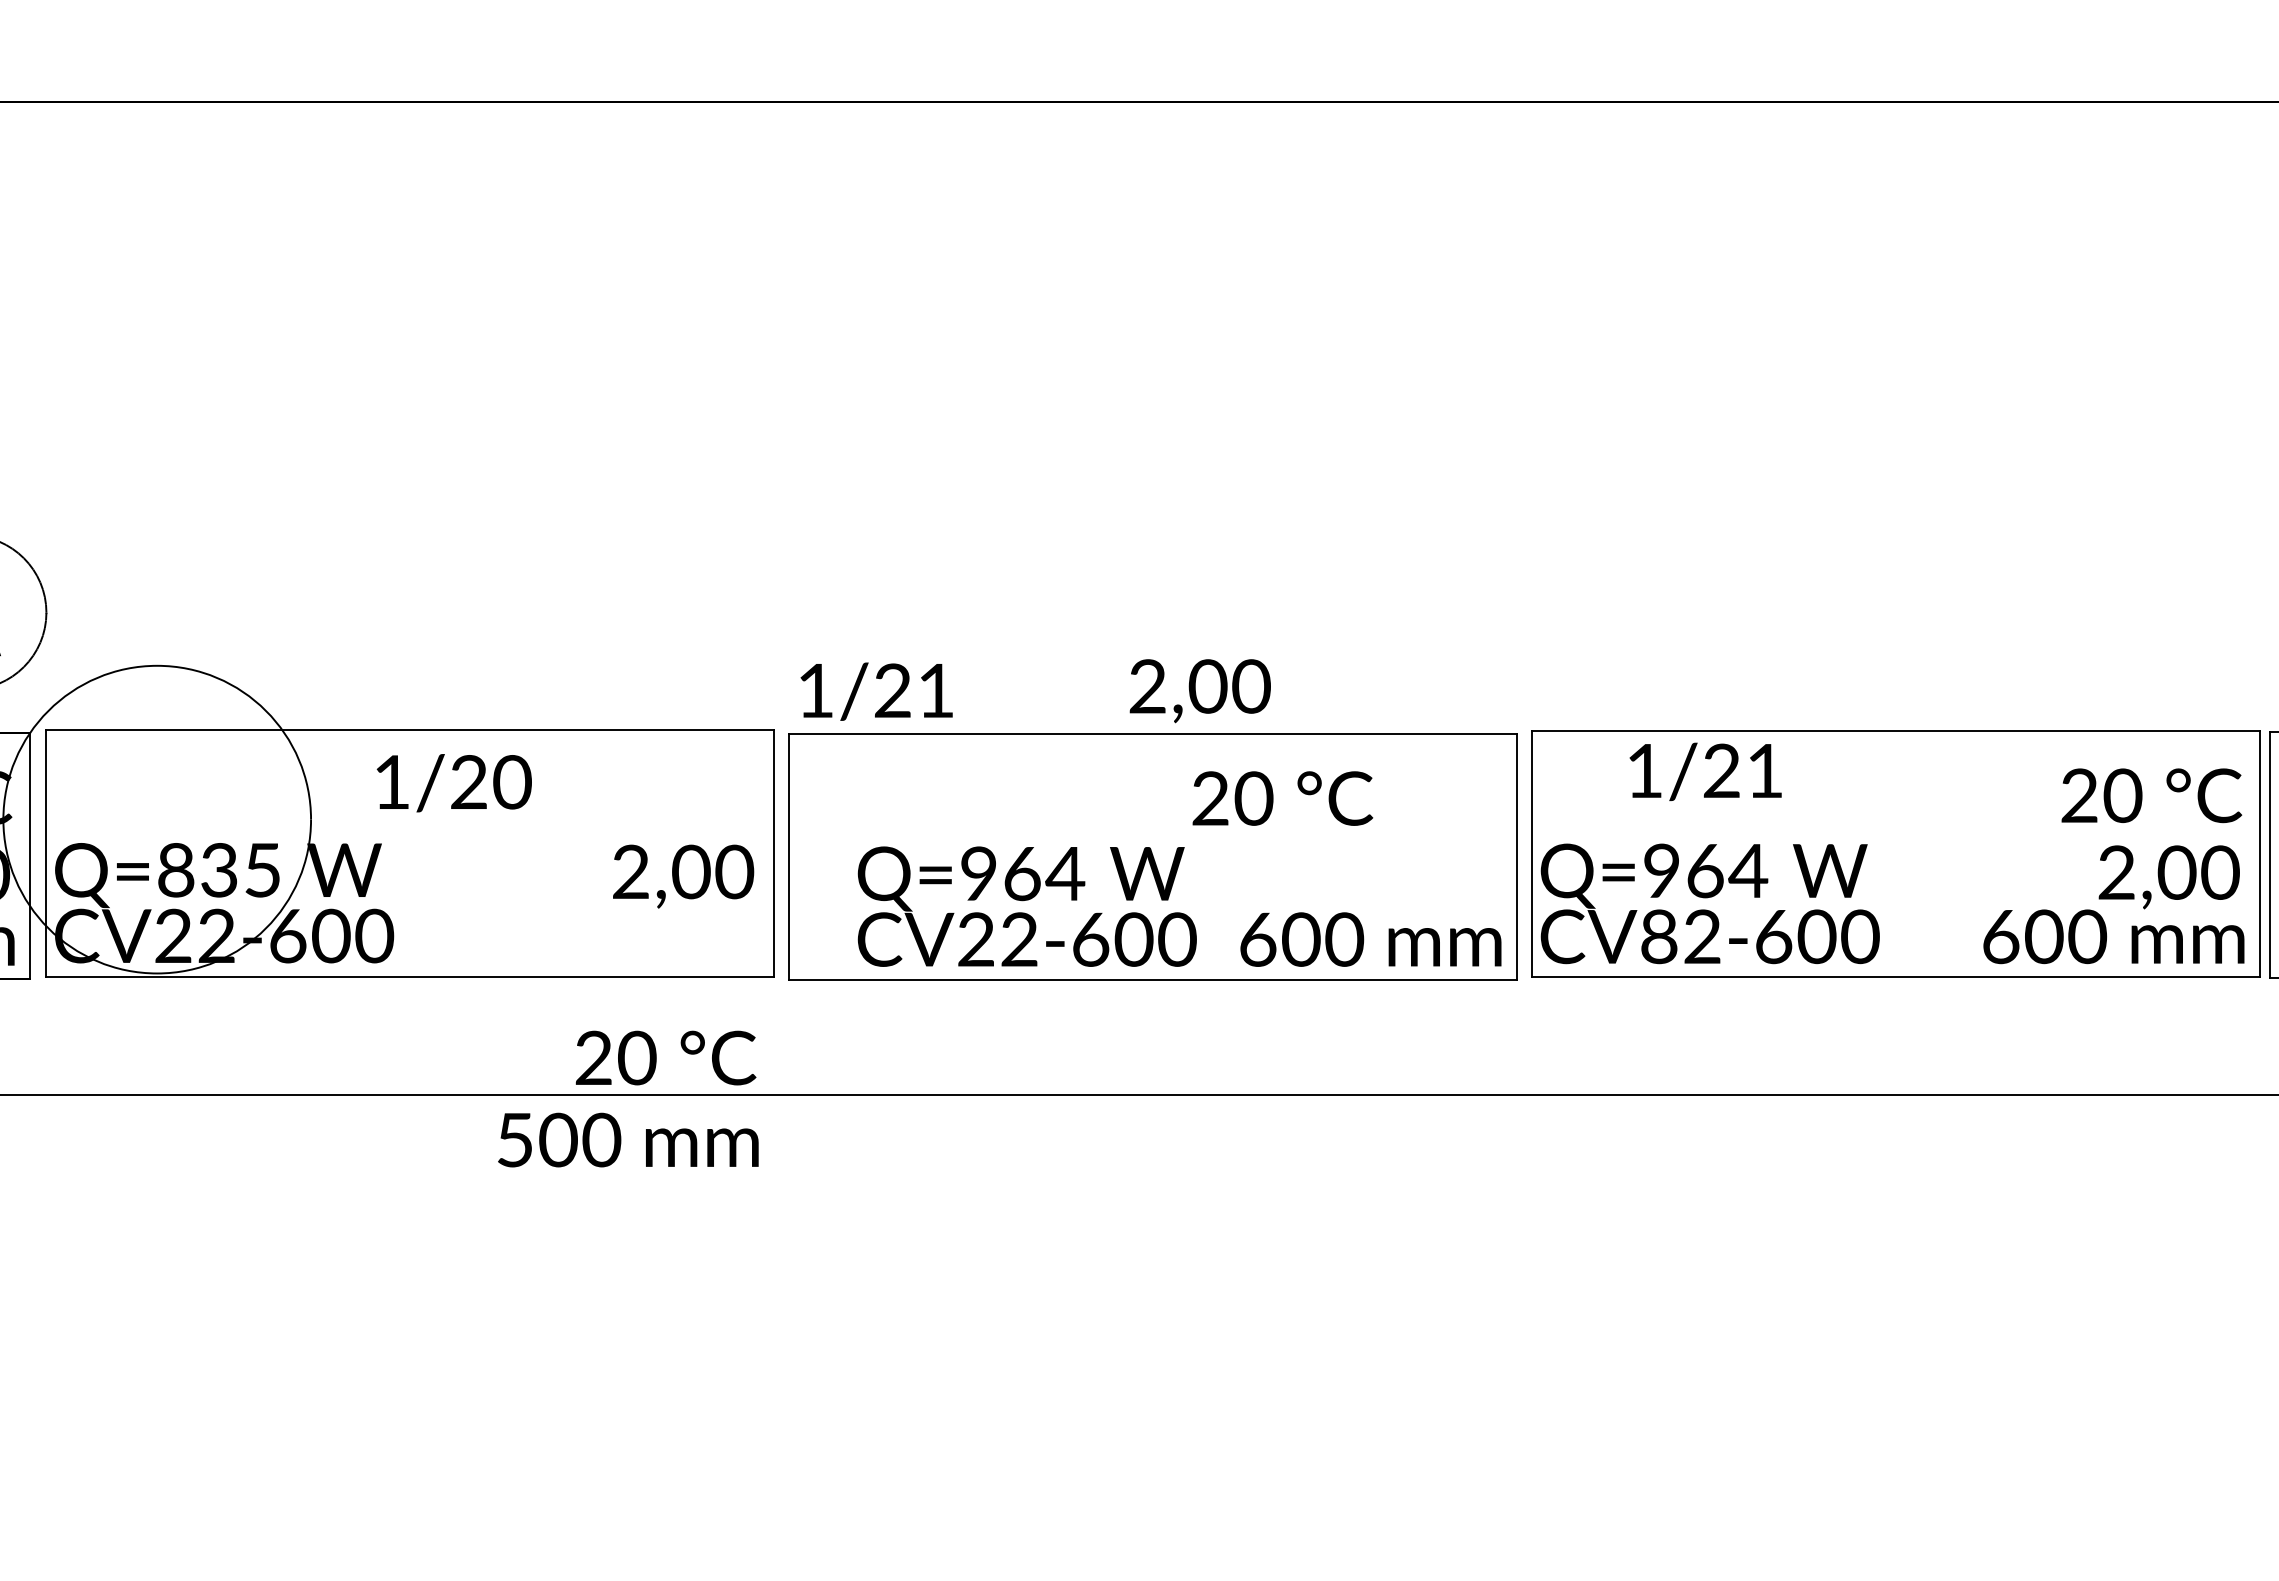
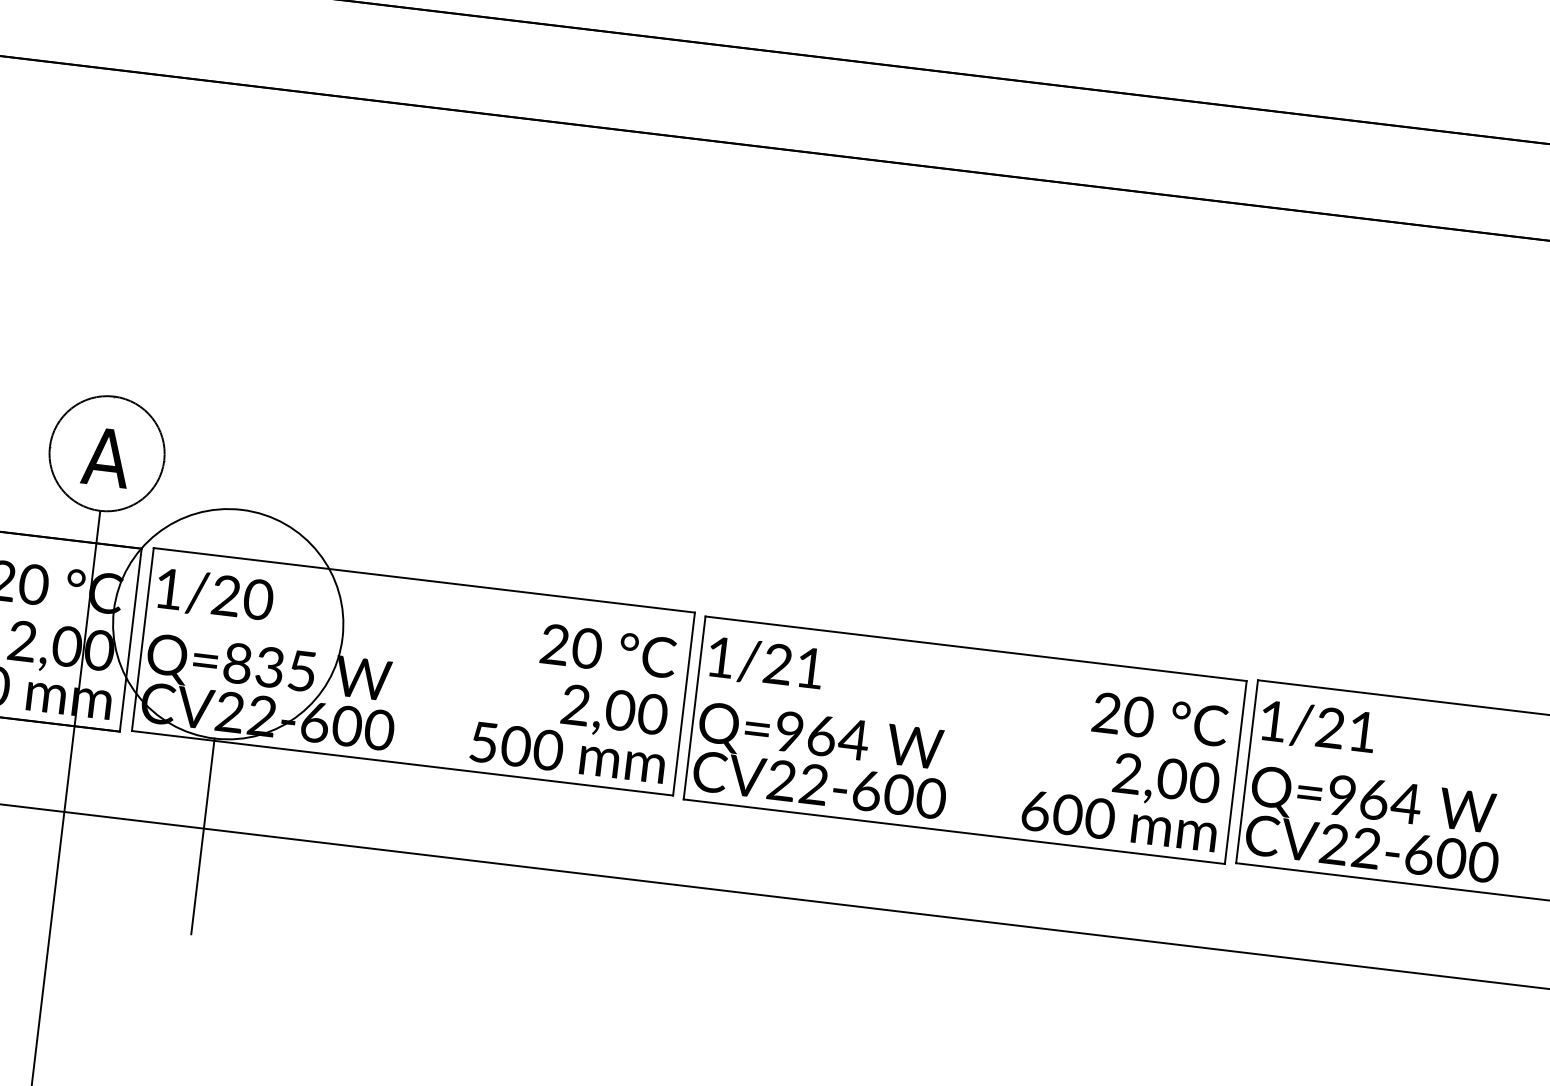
text: (876, 691) -> (765, 663), moved
text: (1199, 691) -> (1165, 781), moved
text: (1705, 771) -> (1318, 726), moved
text: (453, 783) -> (214, 595), moved
text: (1282, 798) -> (1160, 719), moved
text: (1026, 906) -> (822, 760), moved
text: (1659, 937) -> (1334, 844), CV82-600 -> CV22-600
text: (665, 1057) -> (608, 650), moved
line: (157, 1104) -> (203, 835), added
text: (628, 1139) -> (568, 752), moved

